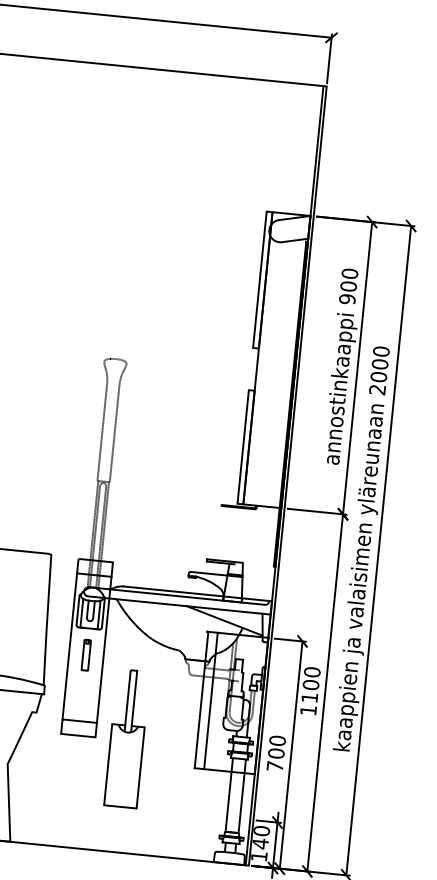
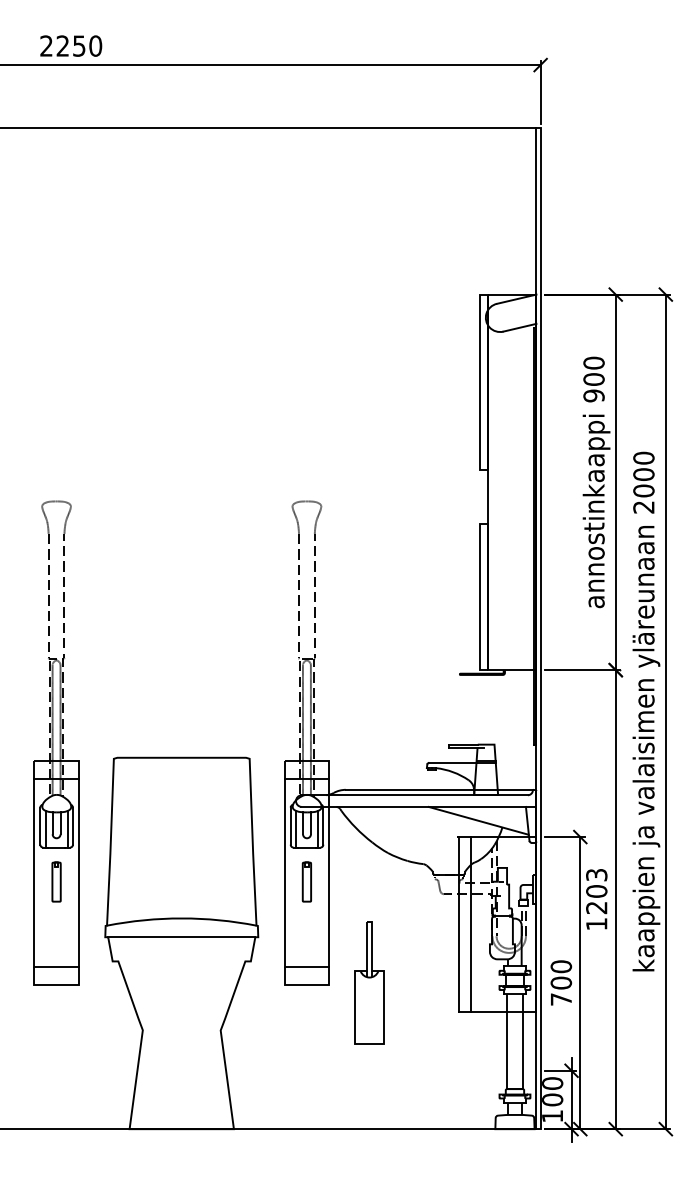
text: (310, 685) -> (596, 891), 1100 -> 1203
part: (127, 738) -> (369, 982), size x0.7
text: (260, 843) -> (552, 1099), 140 -> 100

